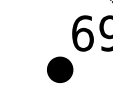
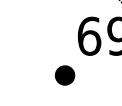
part: (60, 69) -> (65, 75), size x0.71

